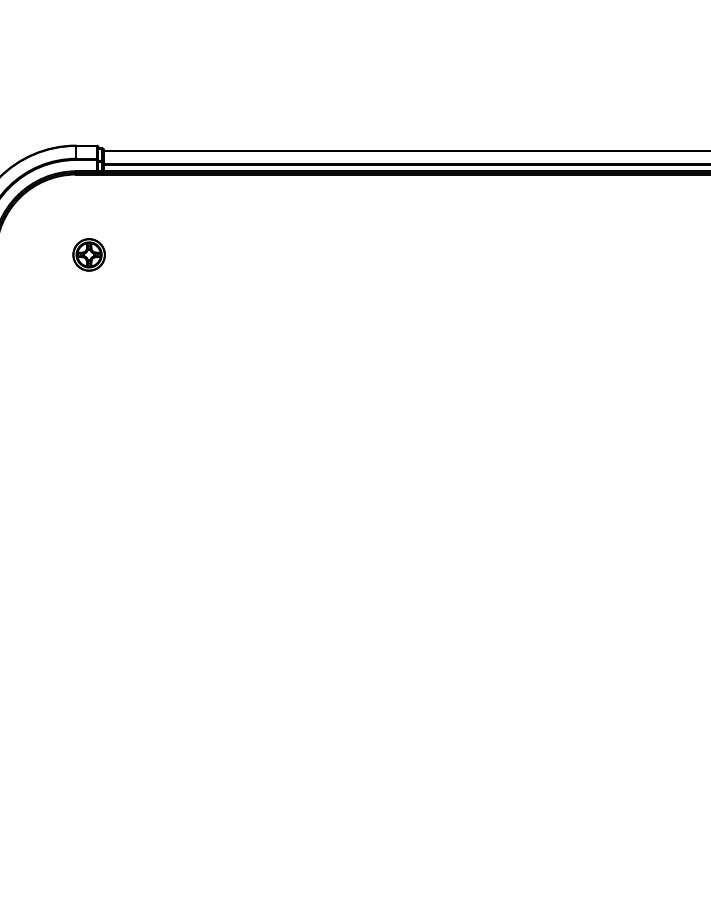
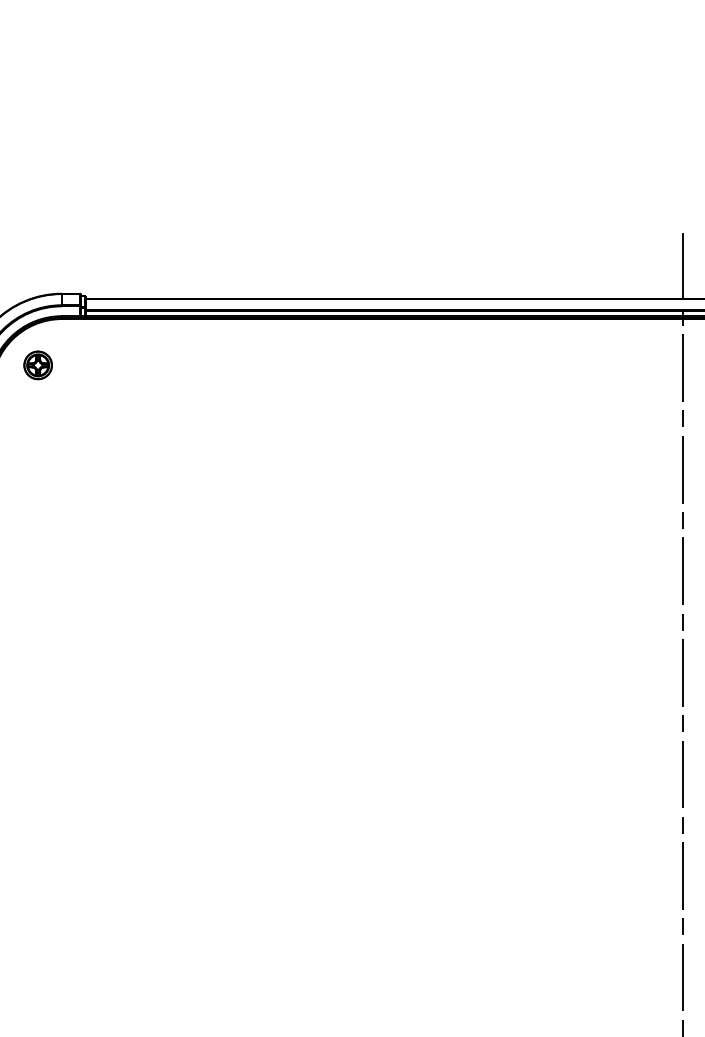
part: (88, 255) -> (37, 365), moved

